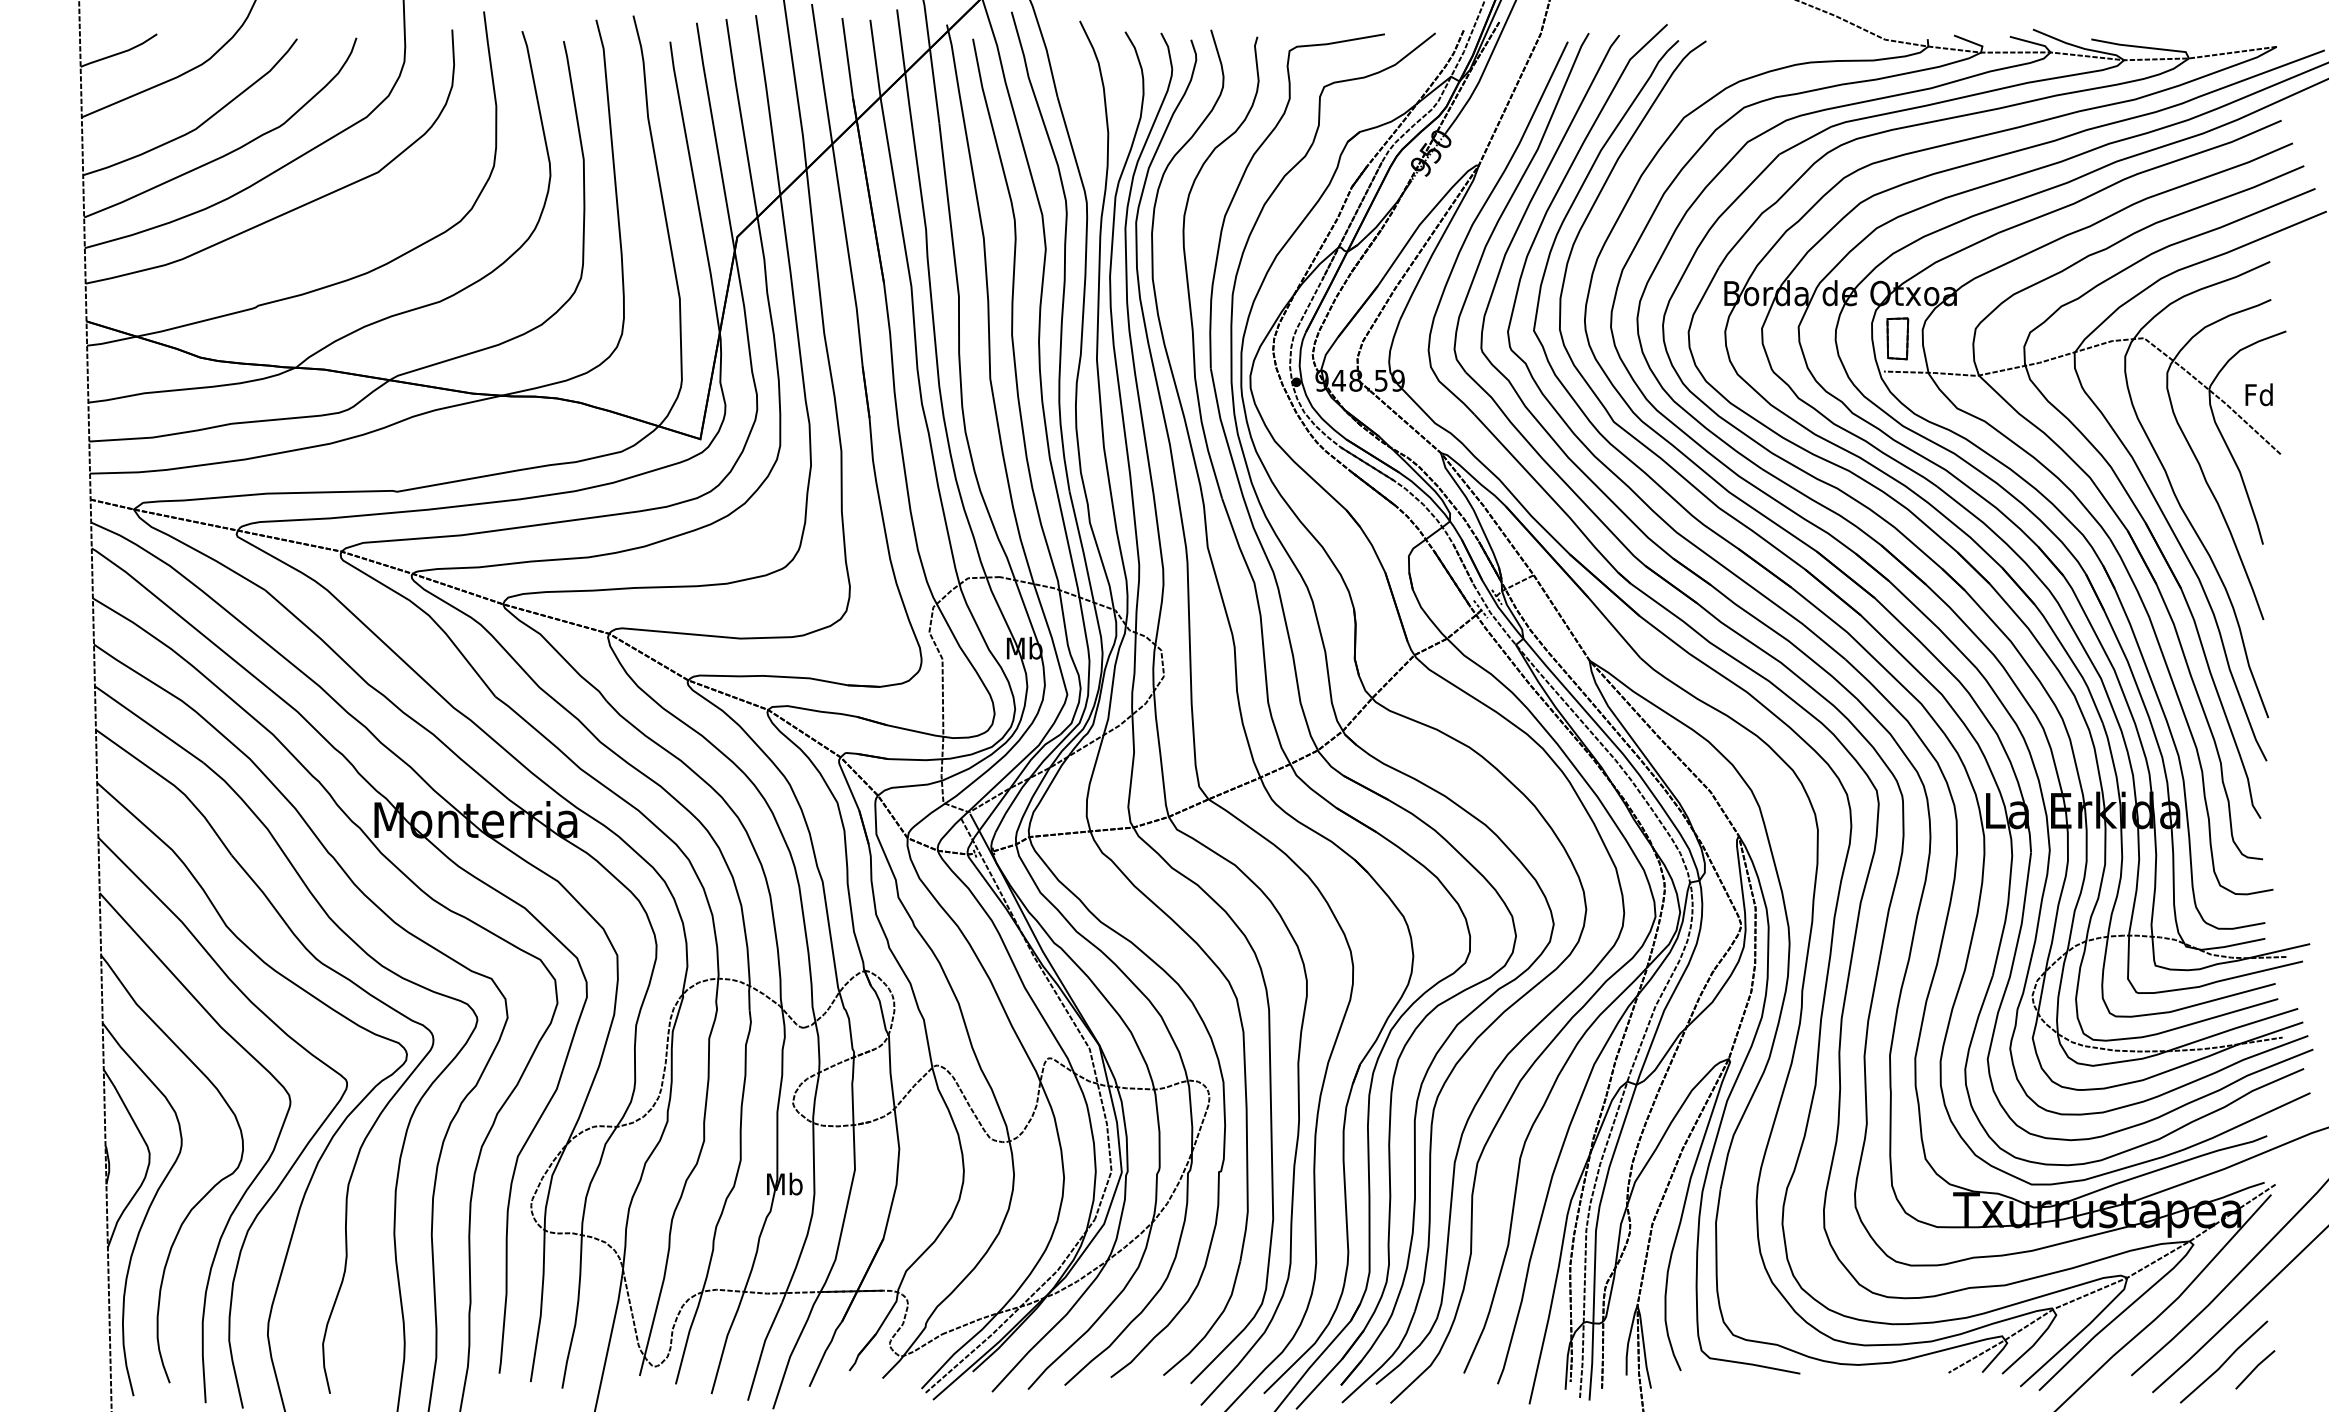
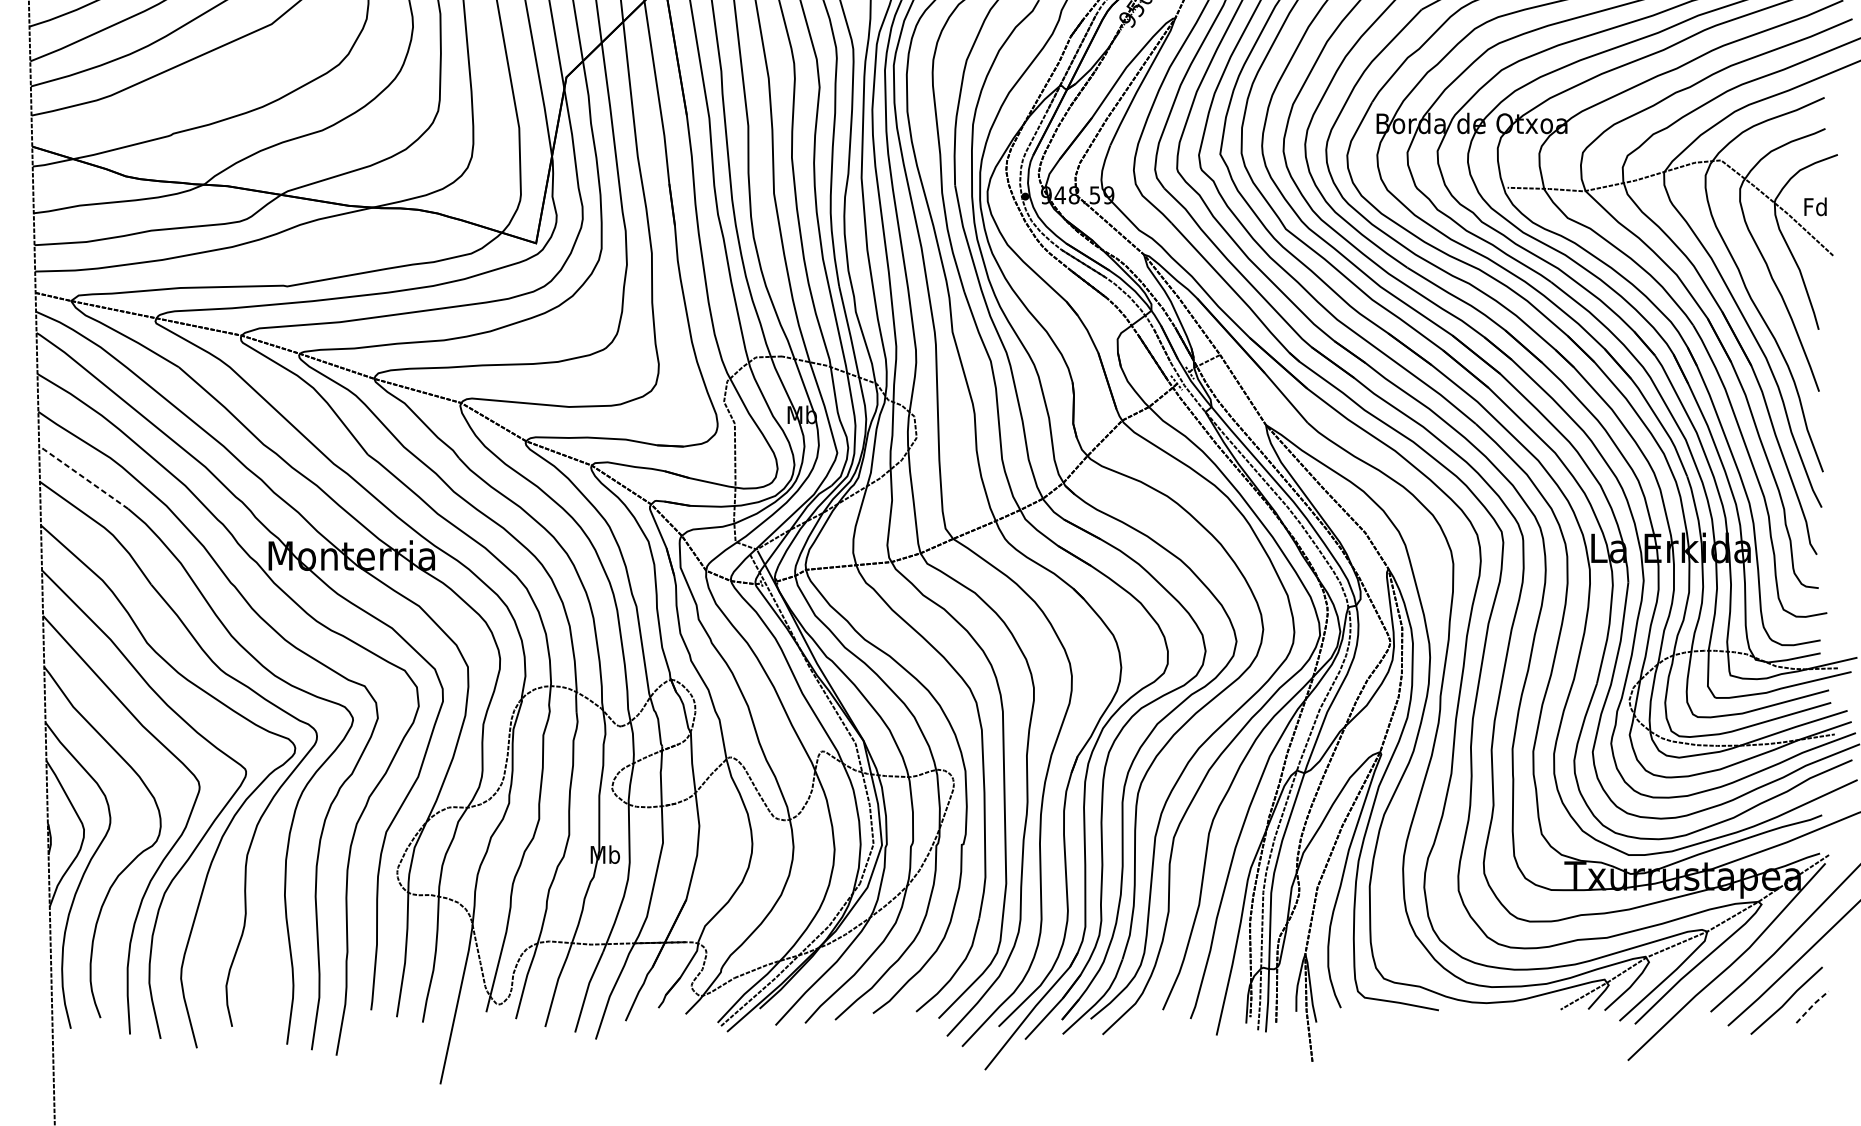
part: (1897, 338) -> (1518, 160), removed
line: (148, 723) -> (83, 476), solid -> dashed
line: (2255, 1368) -> (1812, 1006), solid -> dashed

